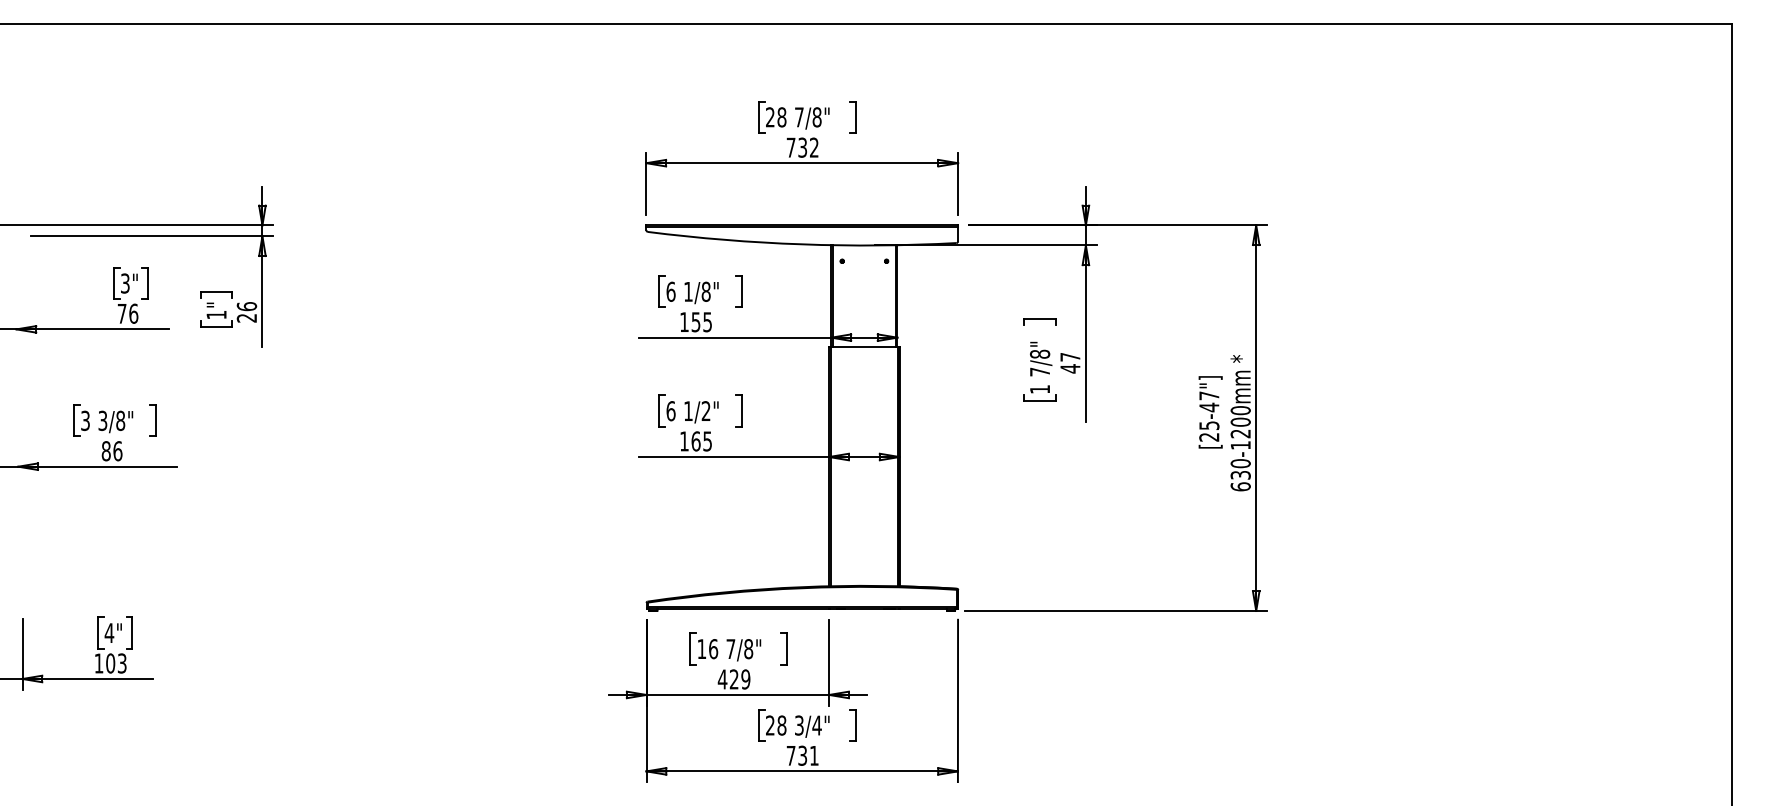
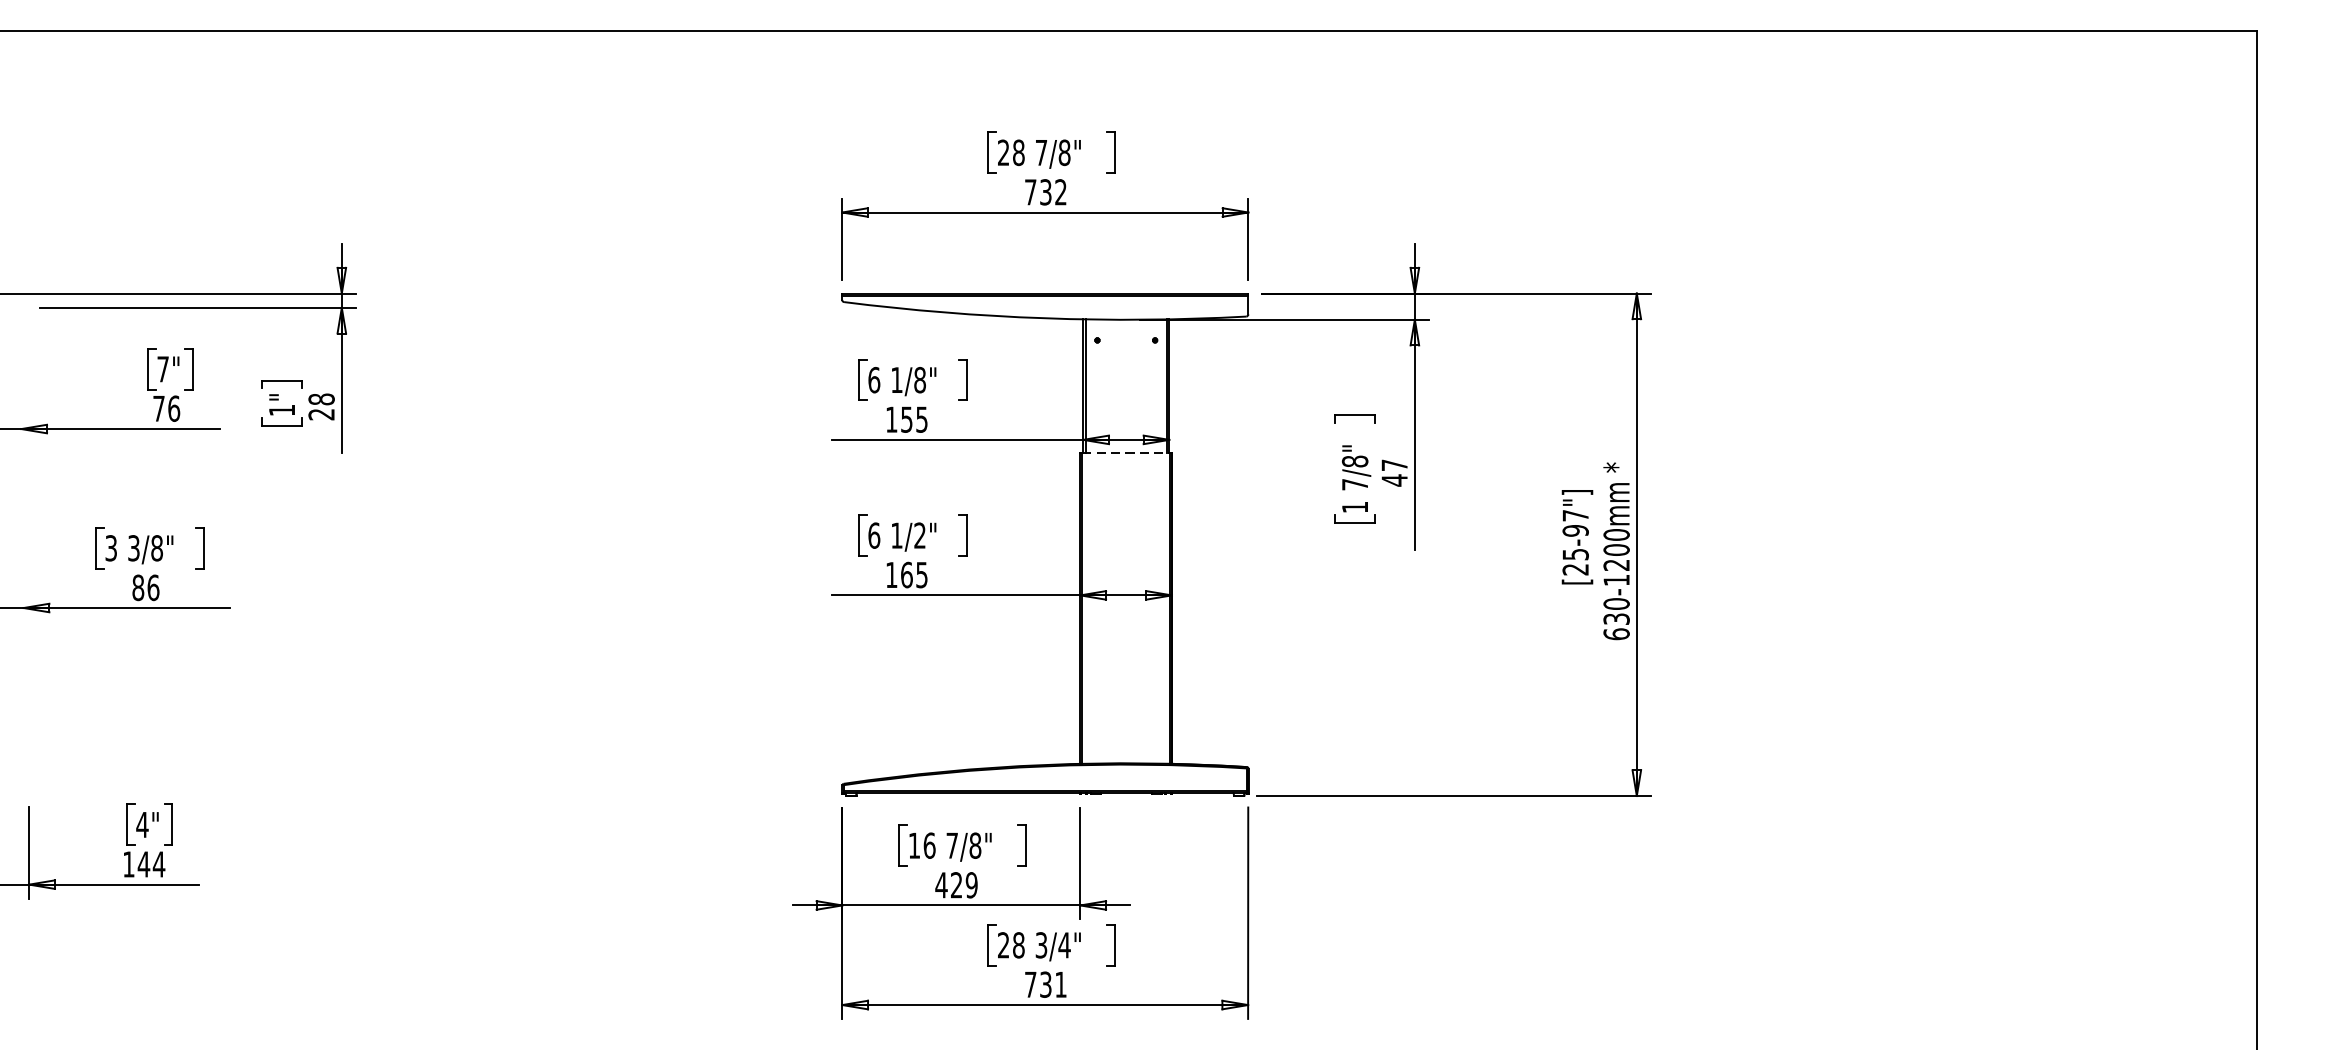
text: (125, 283) -> (163, 369), 3" -> 7"
text: (246, 306) -> (321, 399), 26 -> 28
line: (864, 347) -> (1126, 452), solid -> dashed
text: (1209, 407) -> (1575, 530), [25-47"] -> [25-97"]
text: (115, 663) -> (150, 864), 103 -> 144

